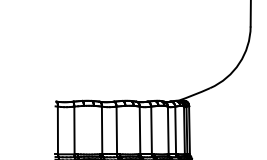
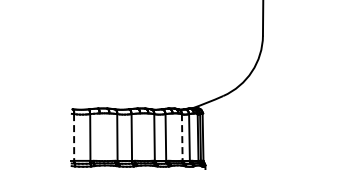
line: (58, 130) -> (74, 137), solid -> dashed
line: (168, 130) -> (182, 137), solid -> dashed

